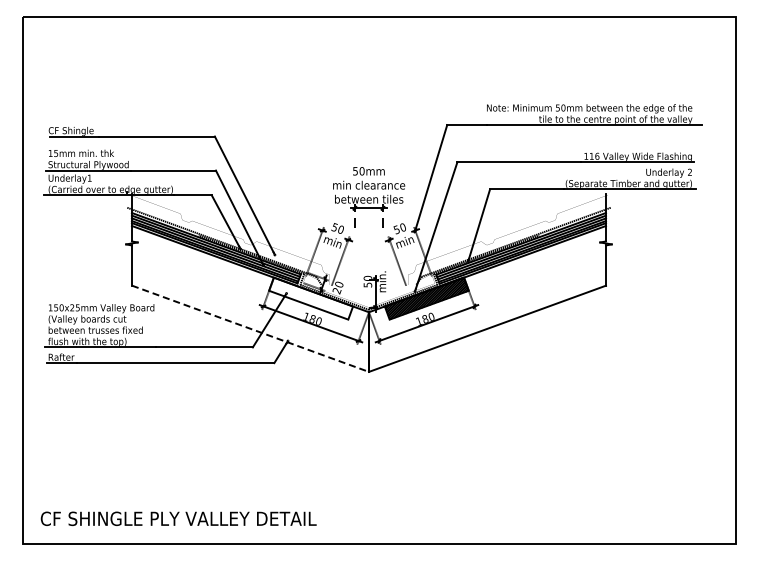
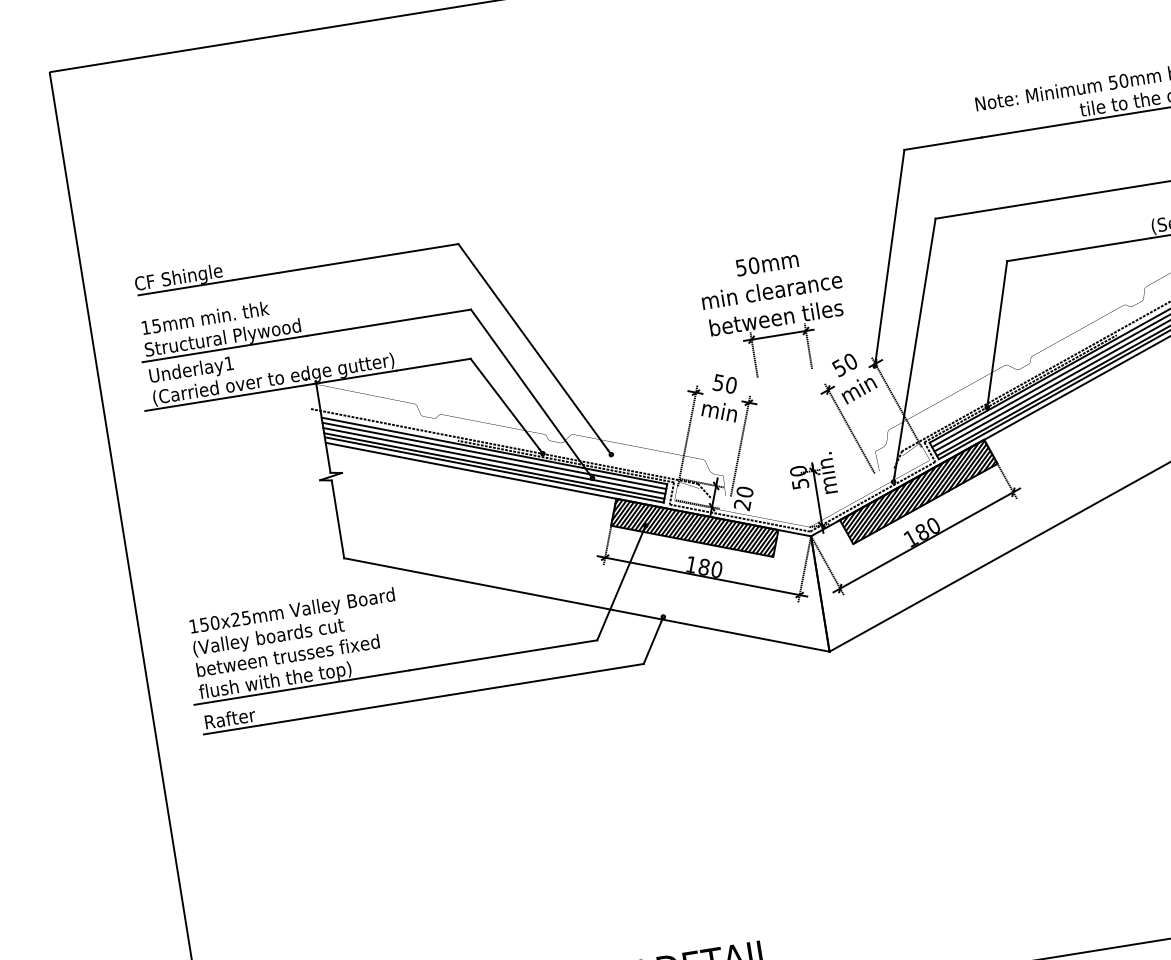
hatch: (310, 298) -> (693, 527), added
line: (250, 328) -> (586, 604), dashed -> solid

